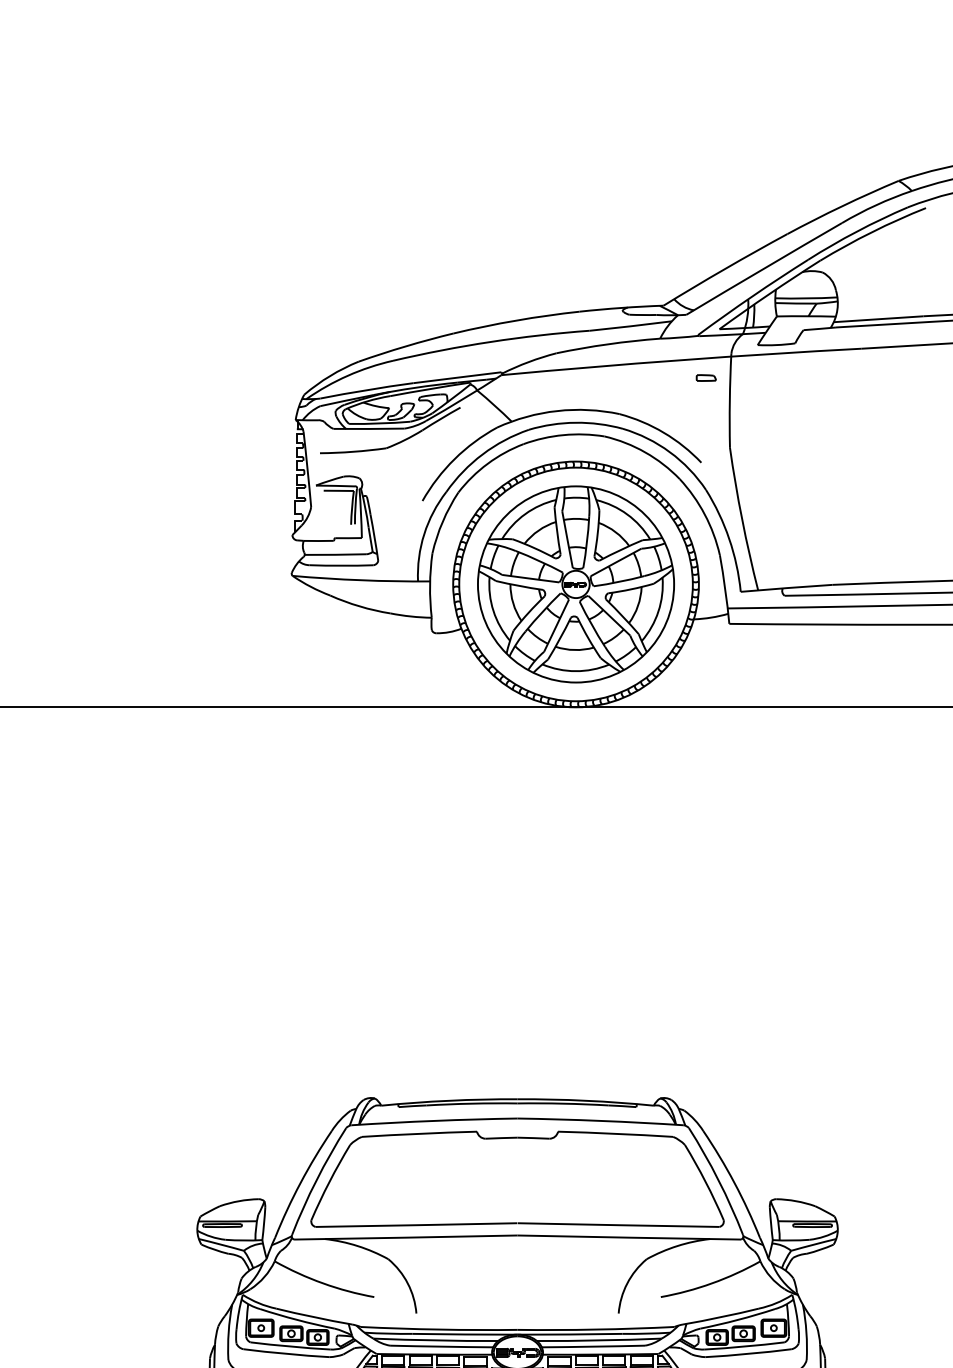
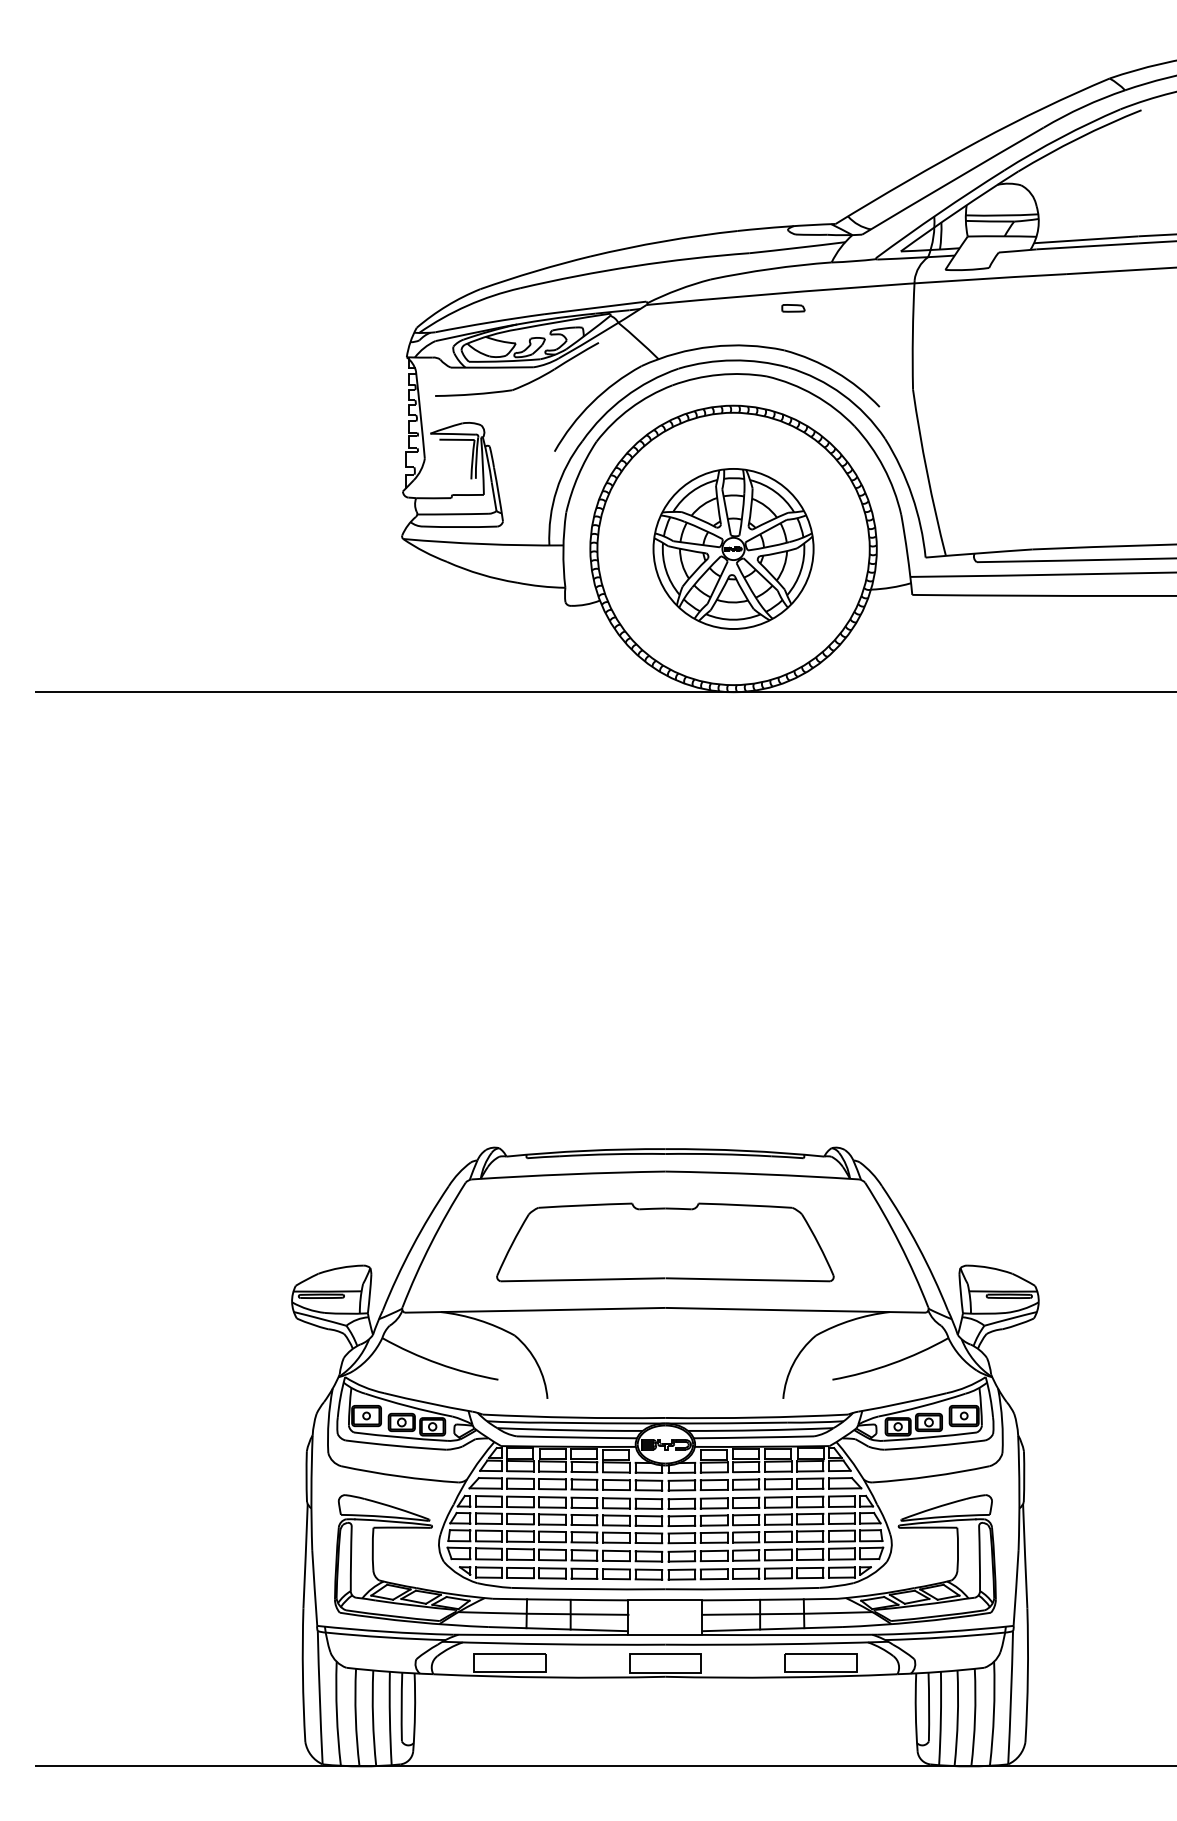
part: (706, 378) -> (793, 308), moved
part: (575, 584) -> (733, 548), size x0.7
part: (517, 1179) -> (665, 1242), size x0.7

